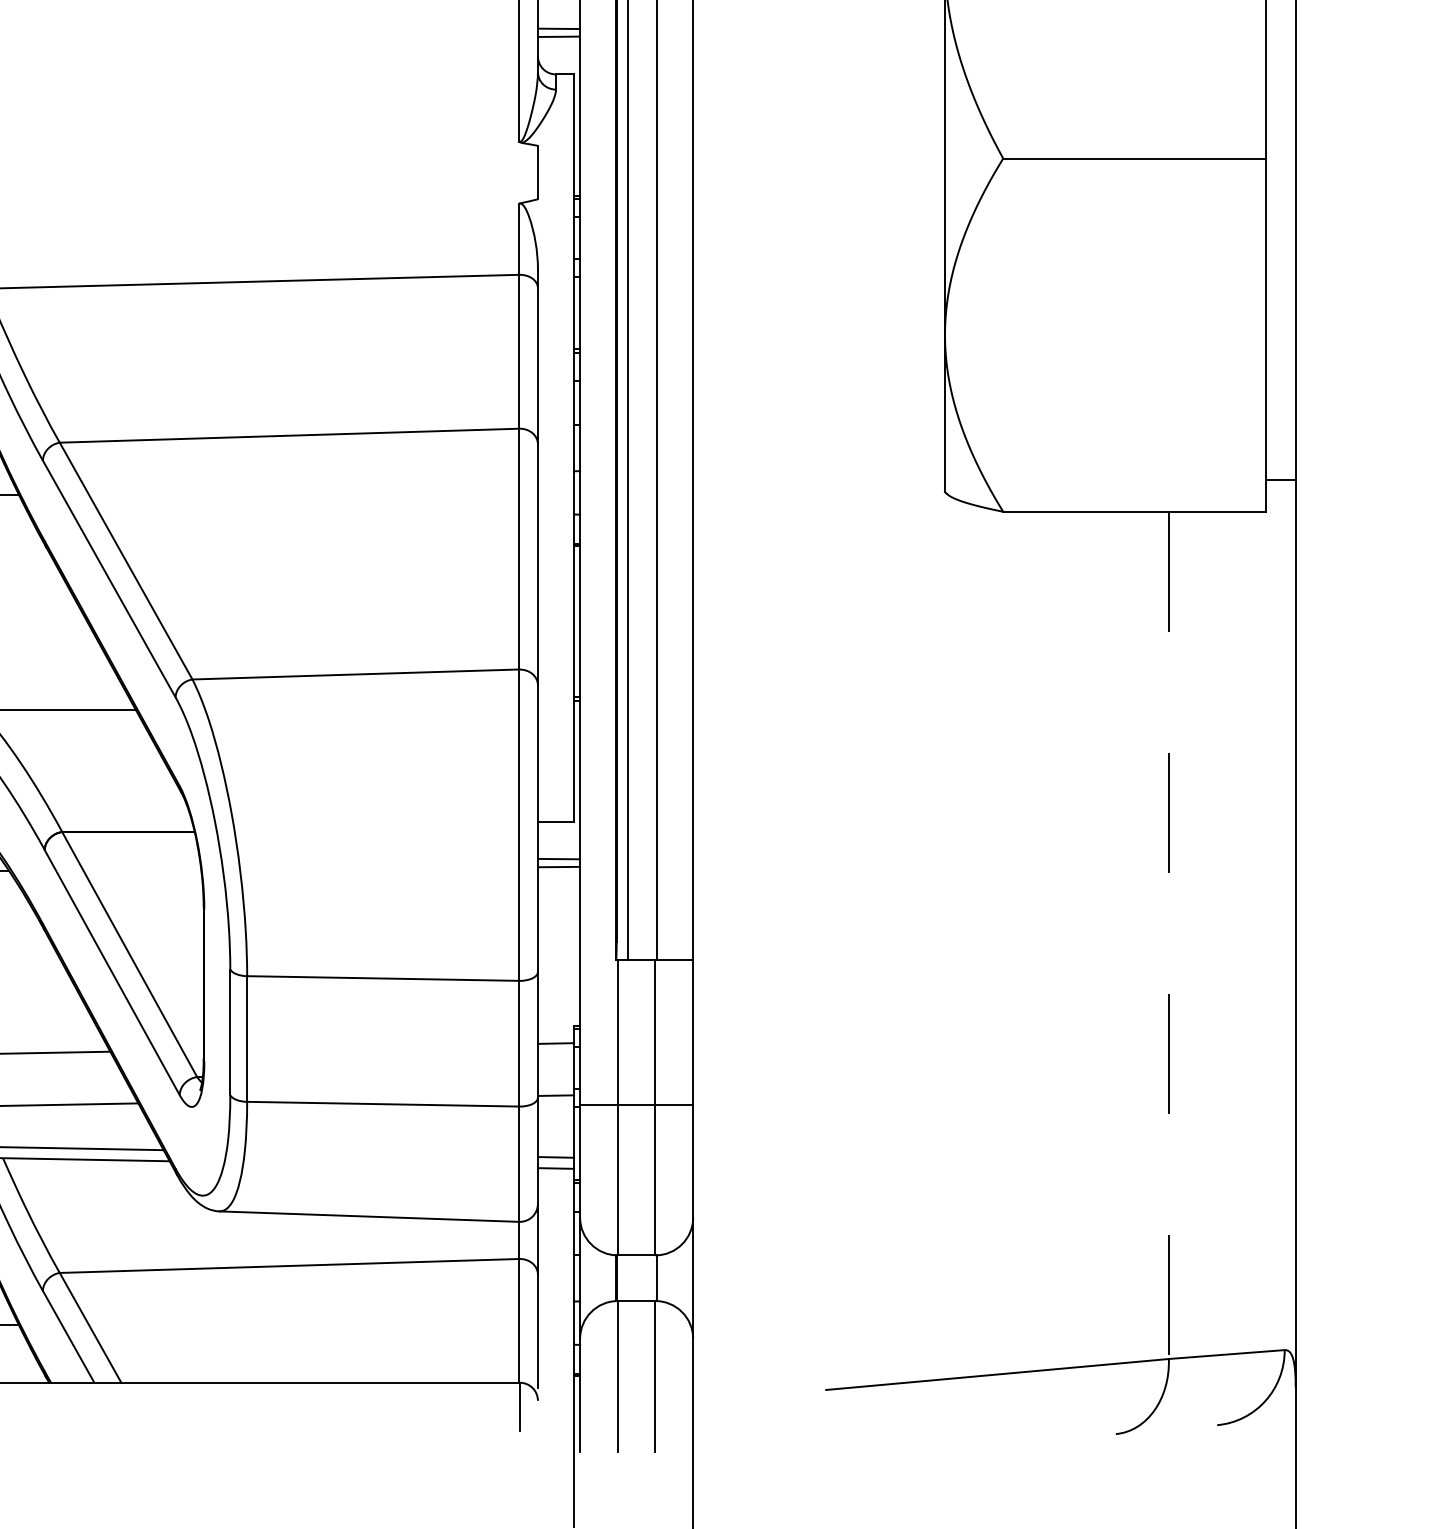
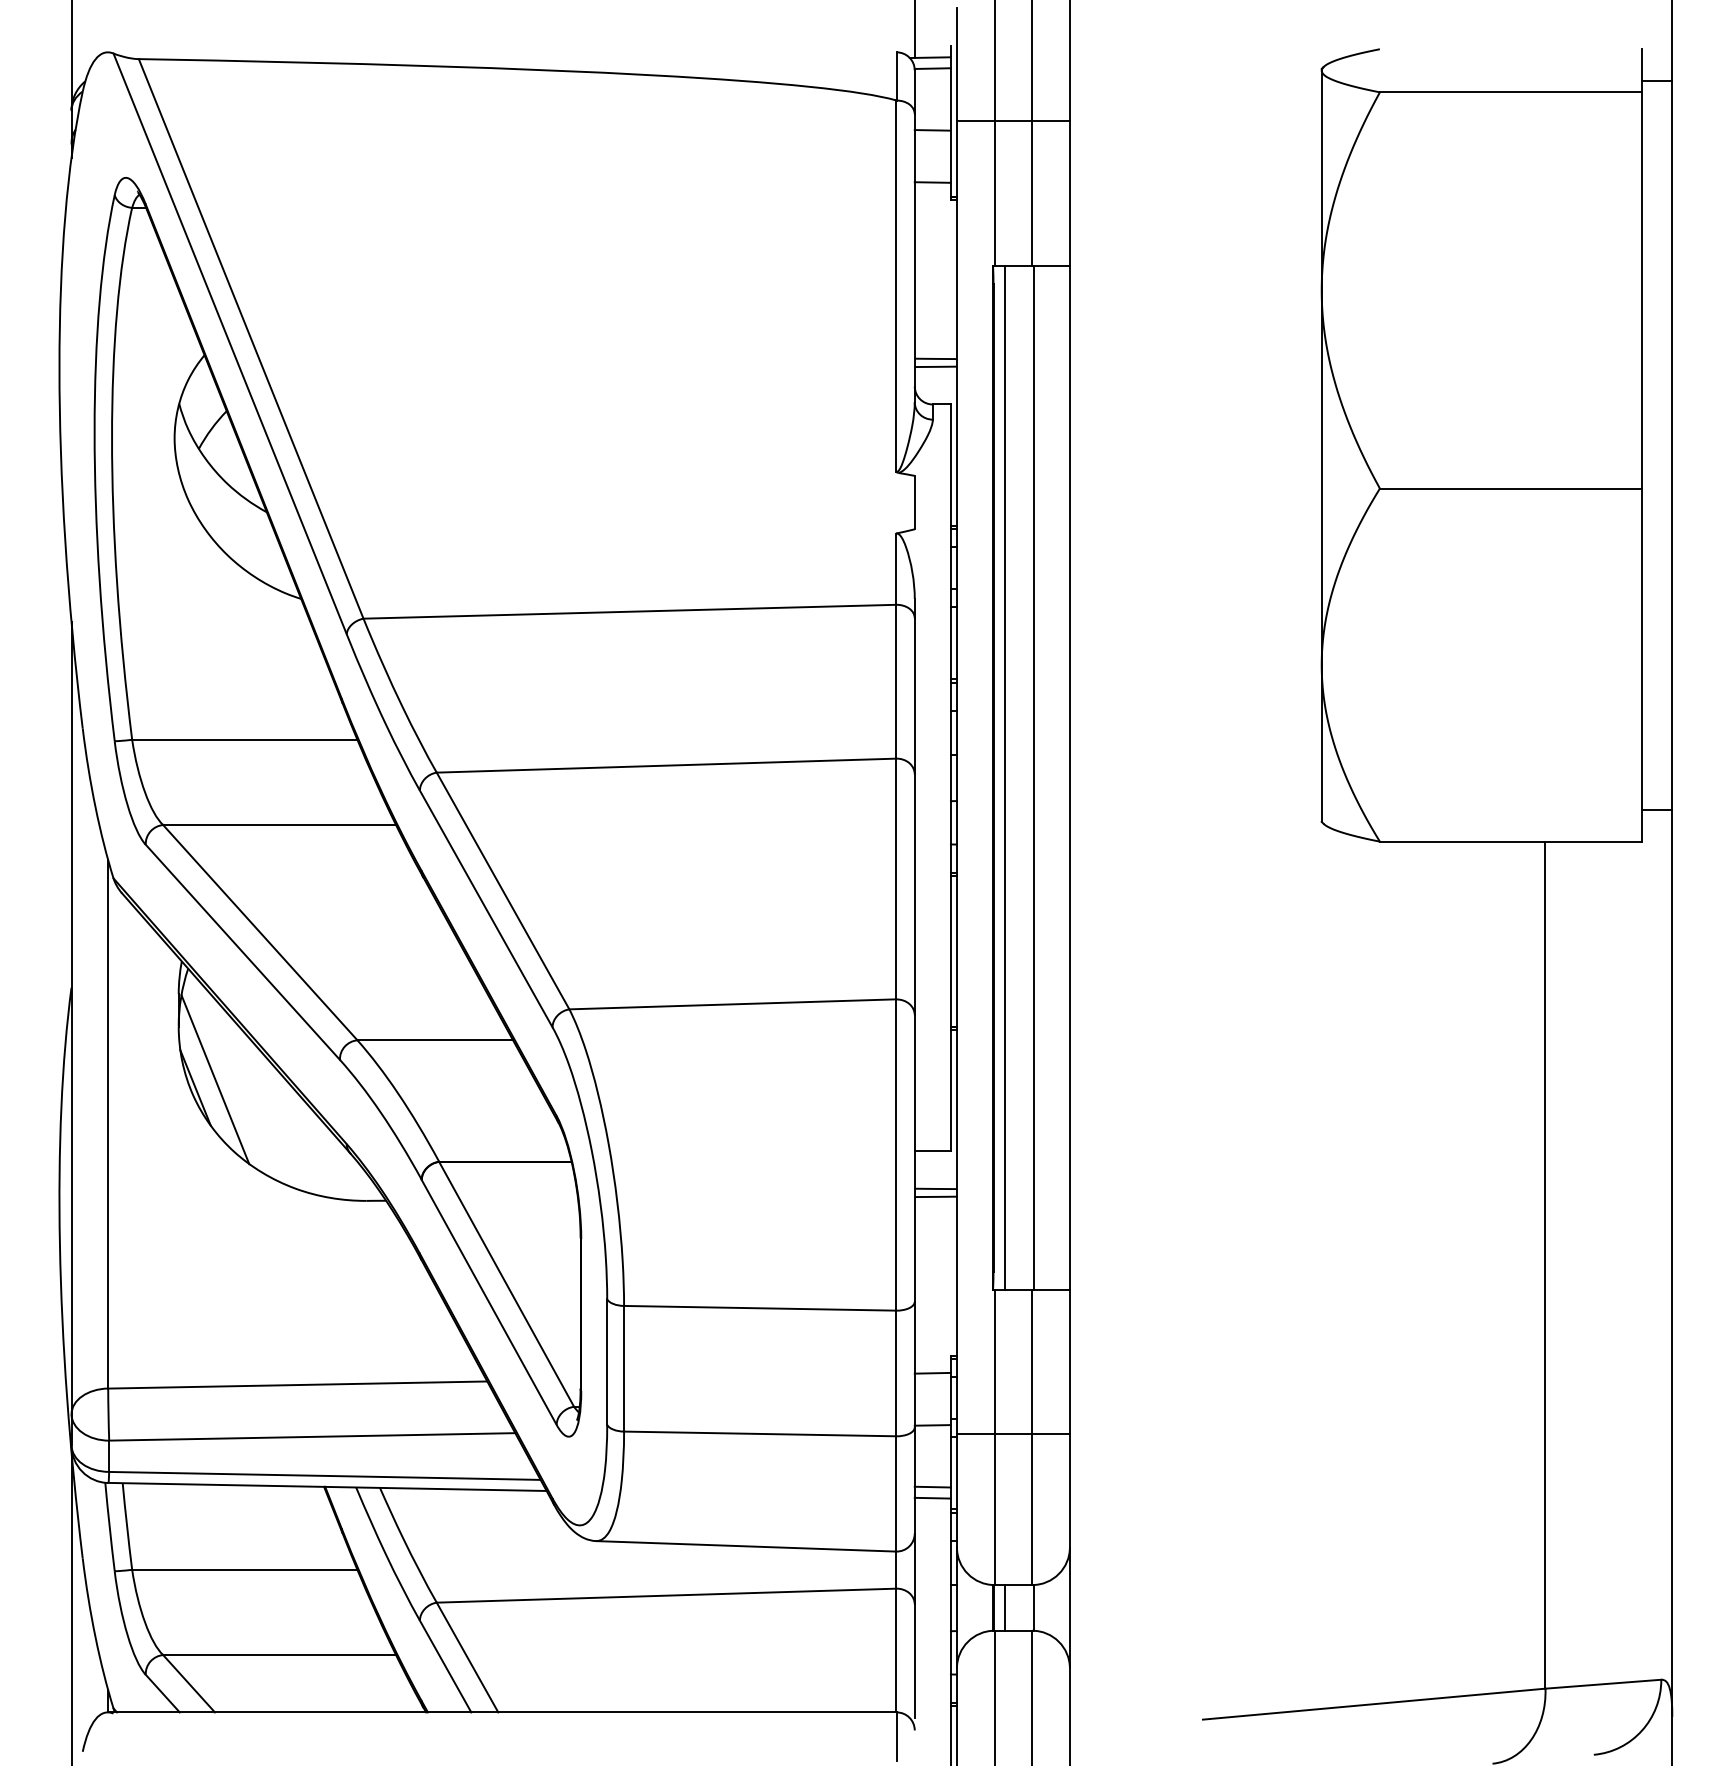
line: (1168, 935) -> (1545, 1265), dashed -> solid
line: (627, 1277) -> (1004, 1607), added

